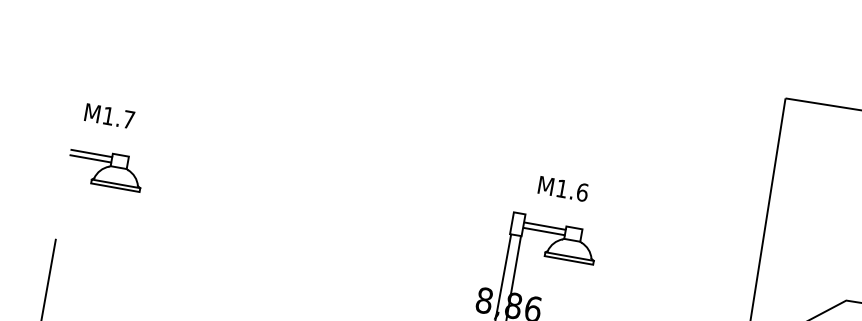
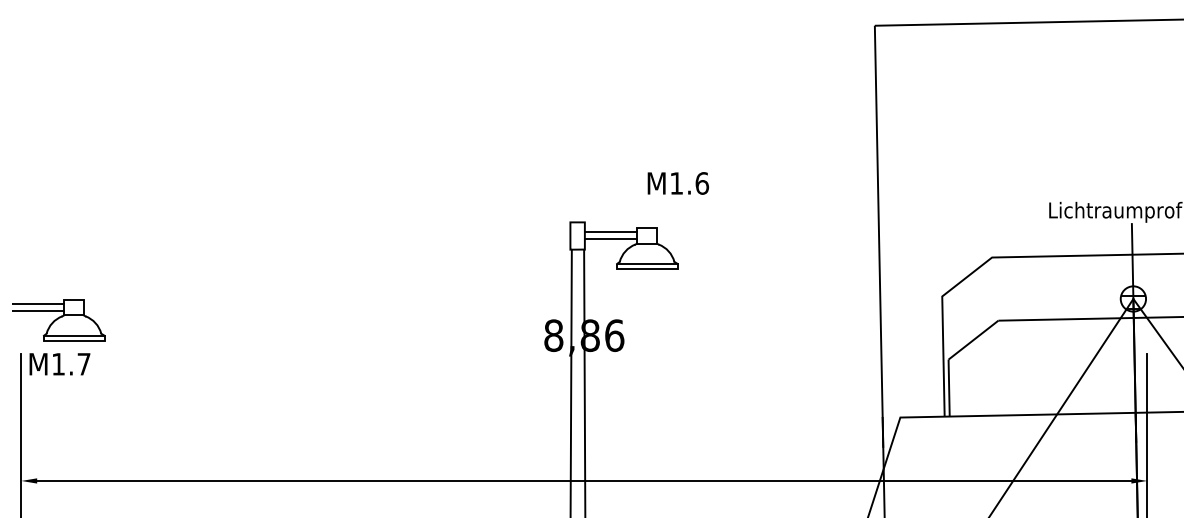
text: (109, 116) -> (59, 364), moved
part: (105, 169) -> (58, 320), moved
text: (562, 188) -> (677, 183), moved

